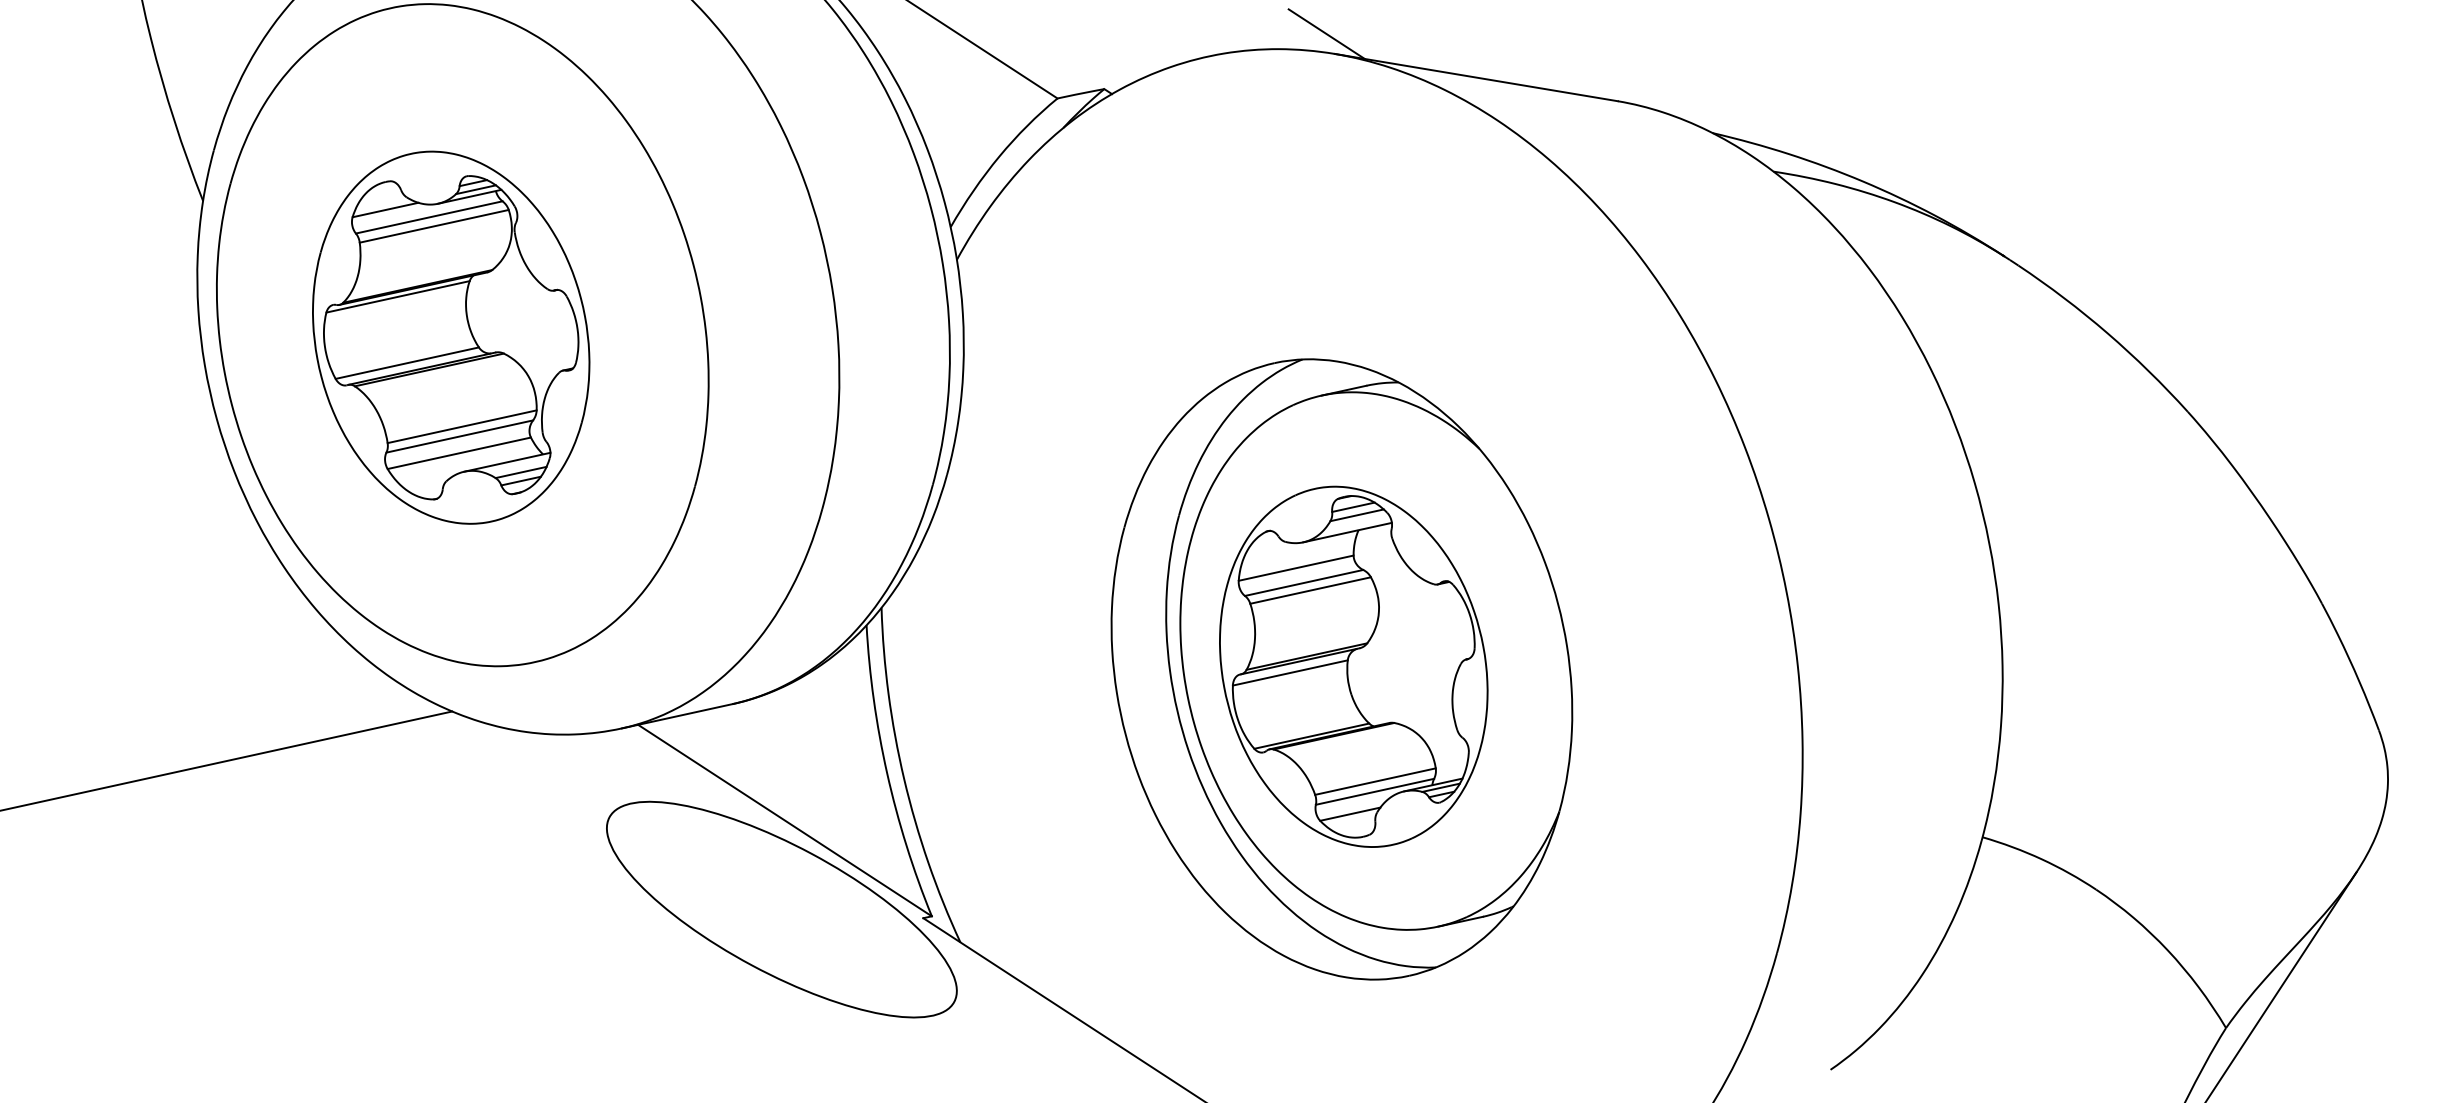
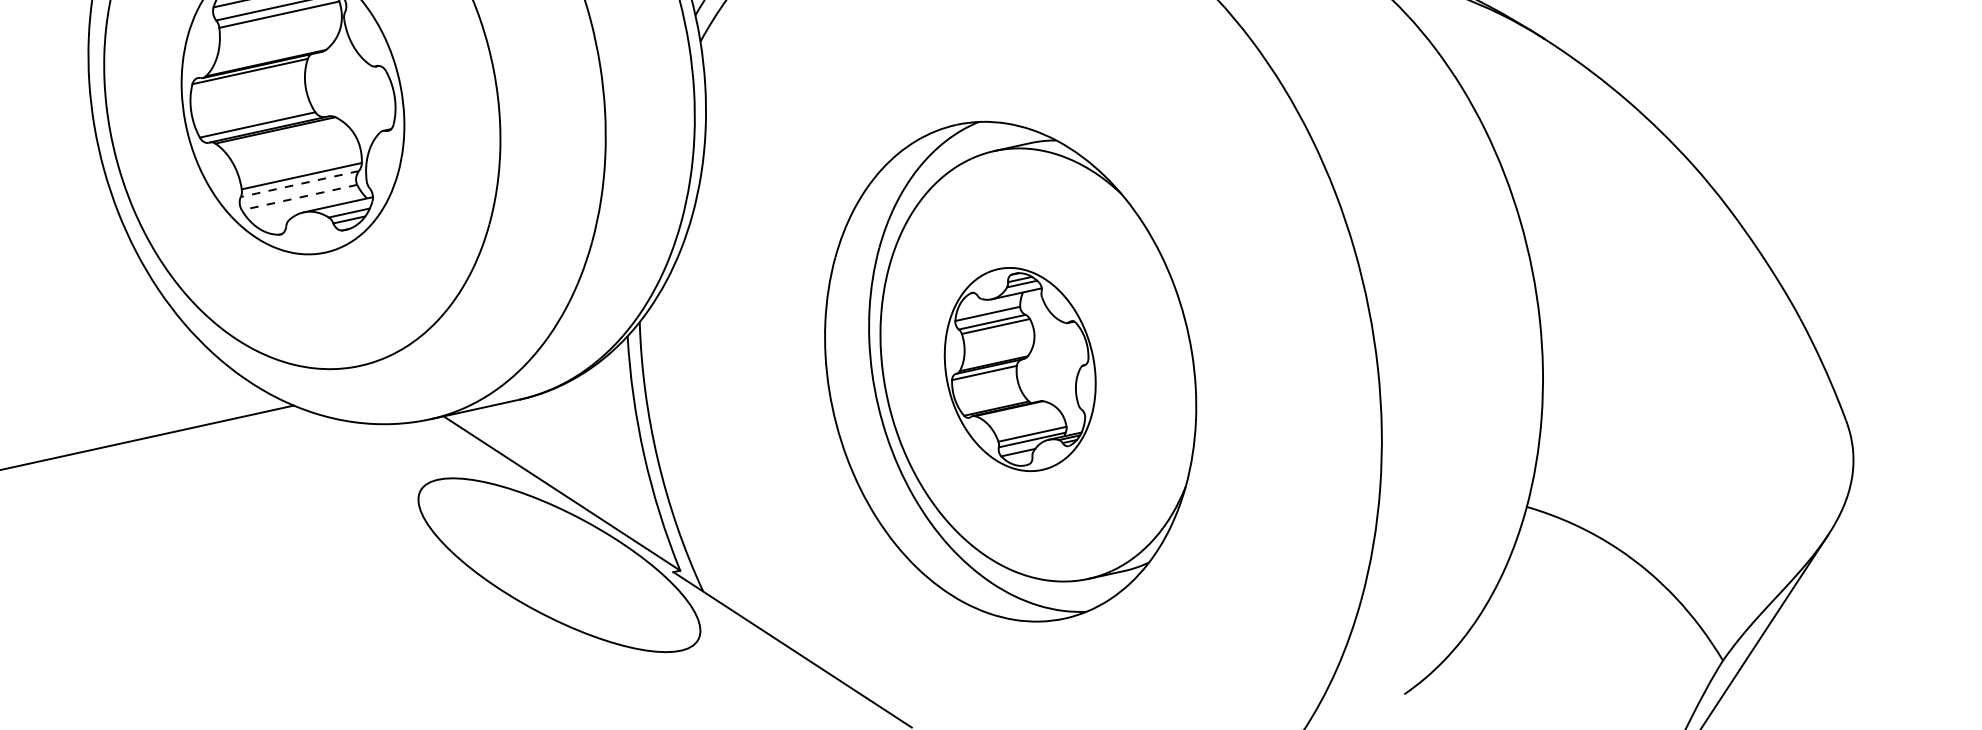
line: (459, 436) -> (299, 184), solid -> dashed
line: (458, 453) -> (298, 197), solid -> dashed
part: (1353, 666) -> (1019, 369), size x0.7

